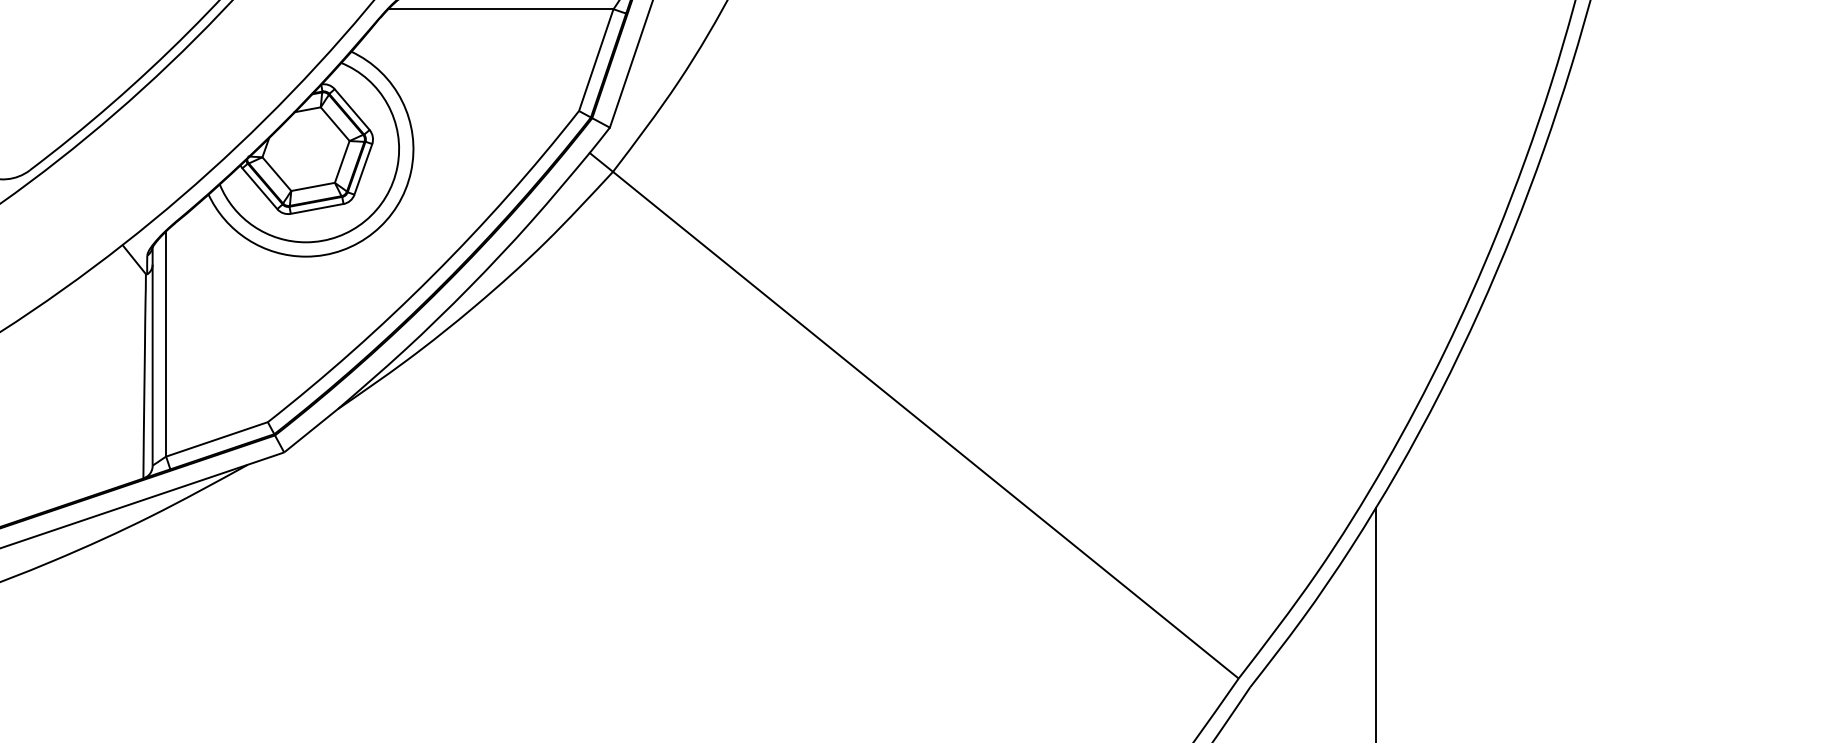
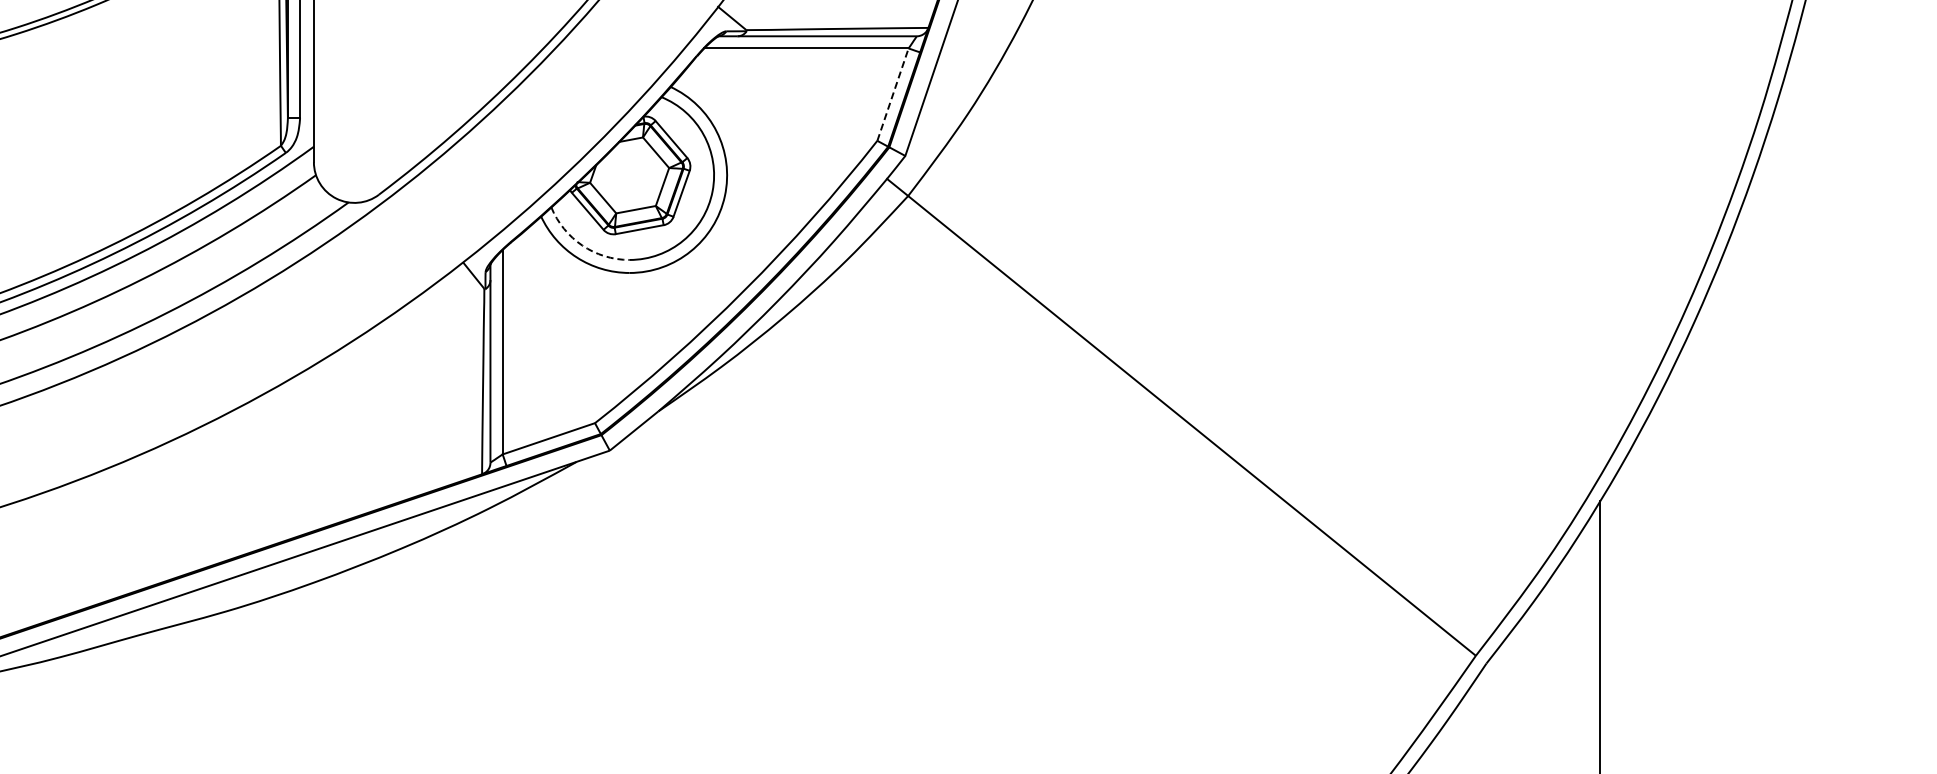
line: (596, 59) -> (893, 94), solid -> dashed
arc: (254, 226) -> (582, 245), solid -> dashed

